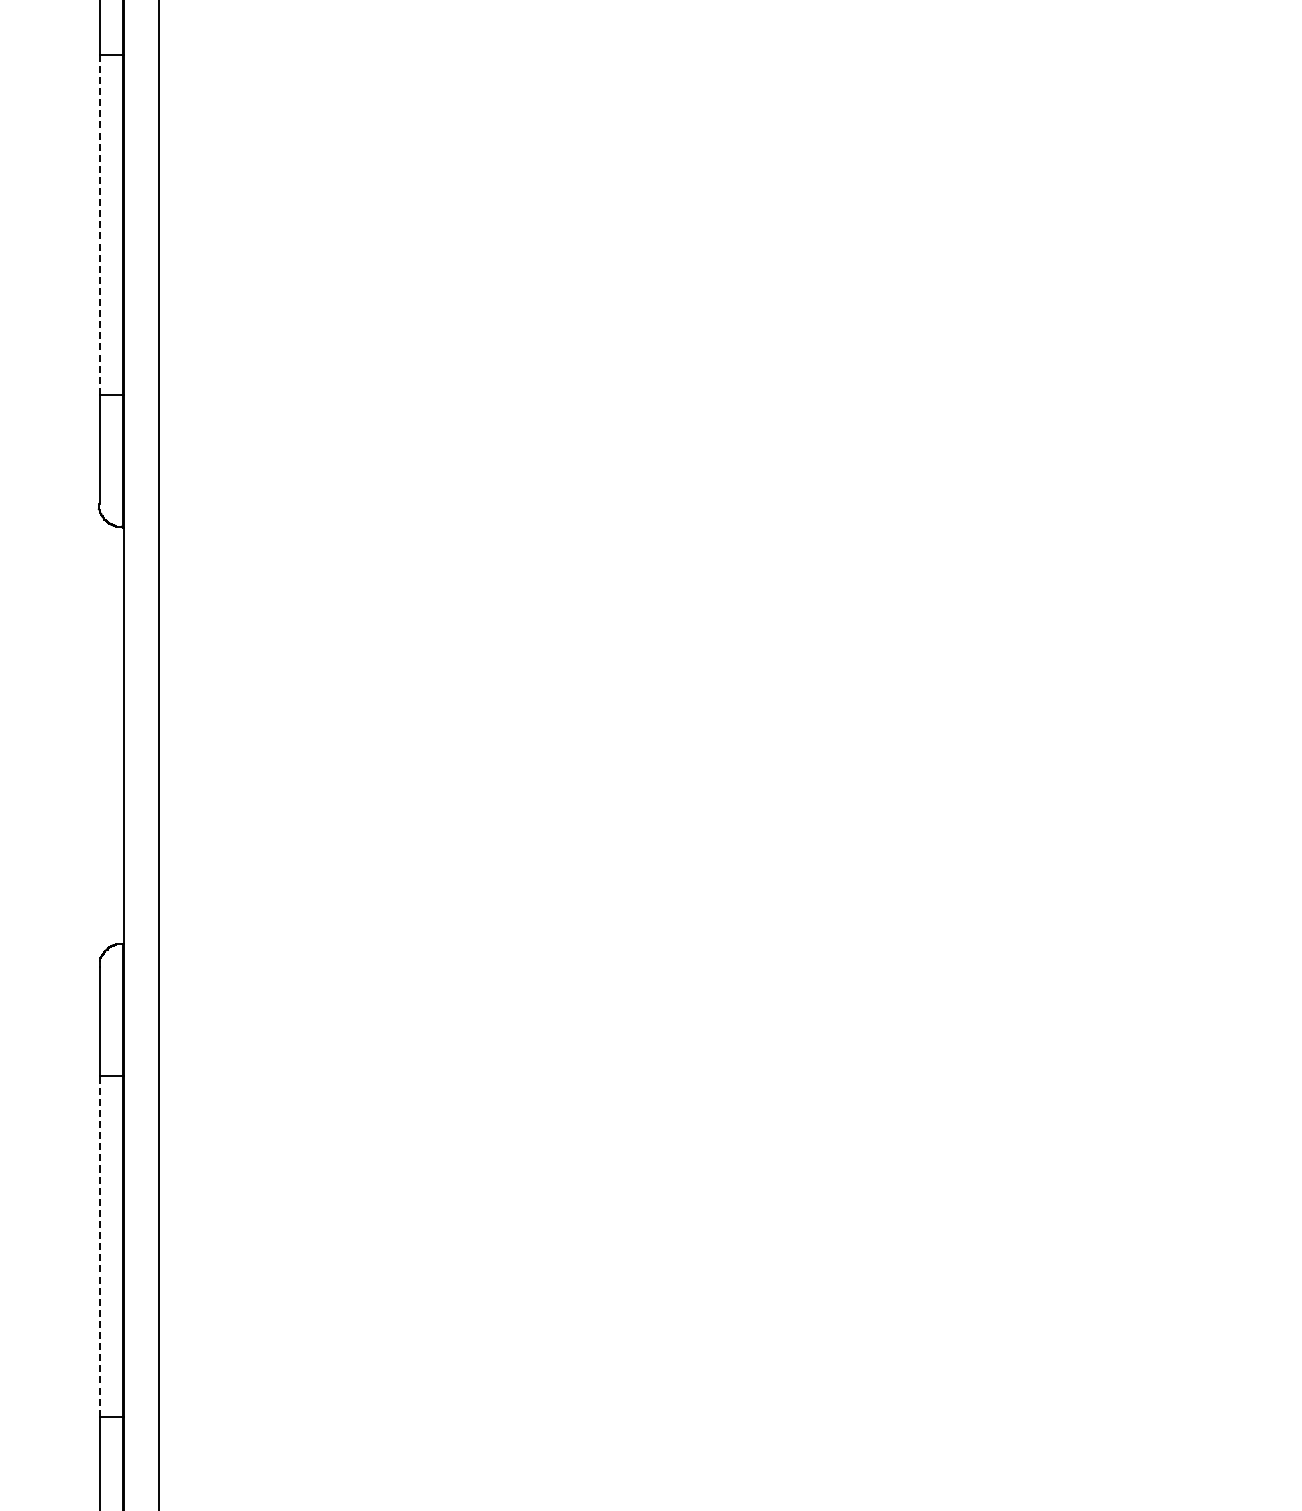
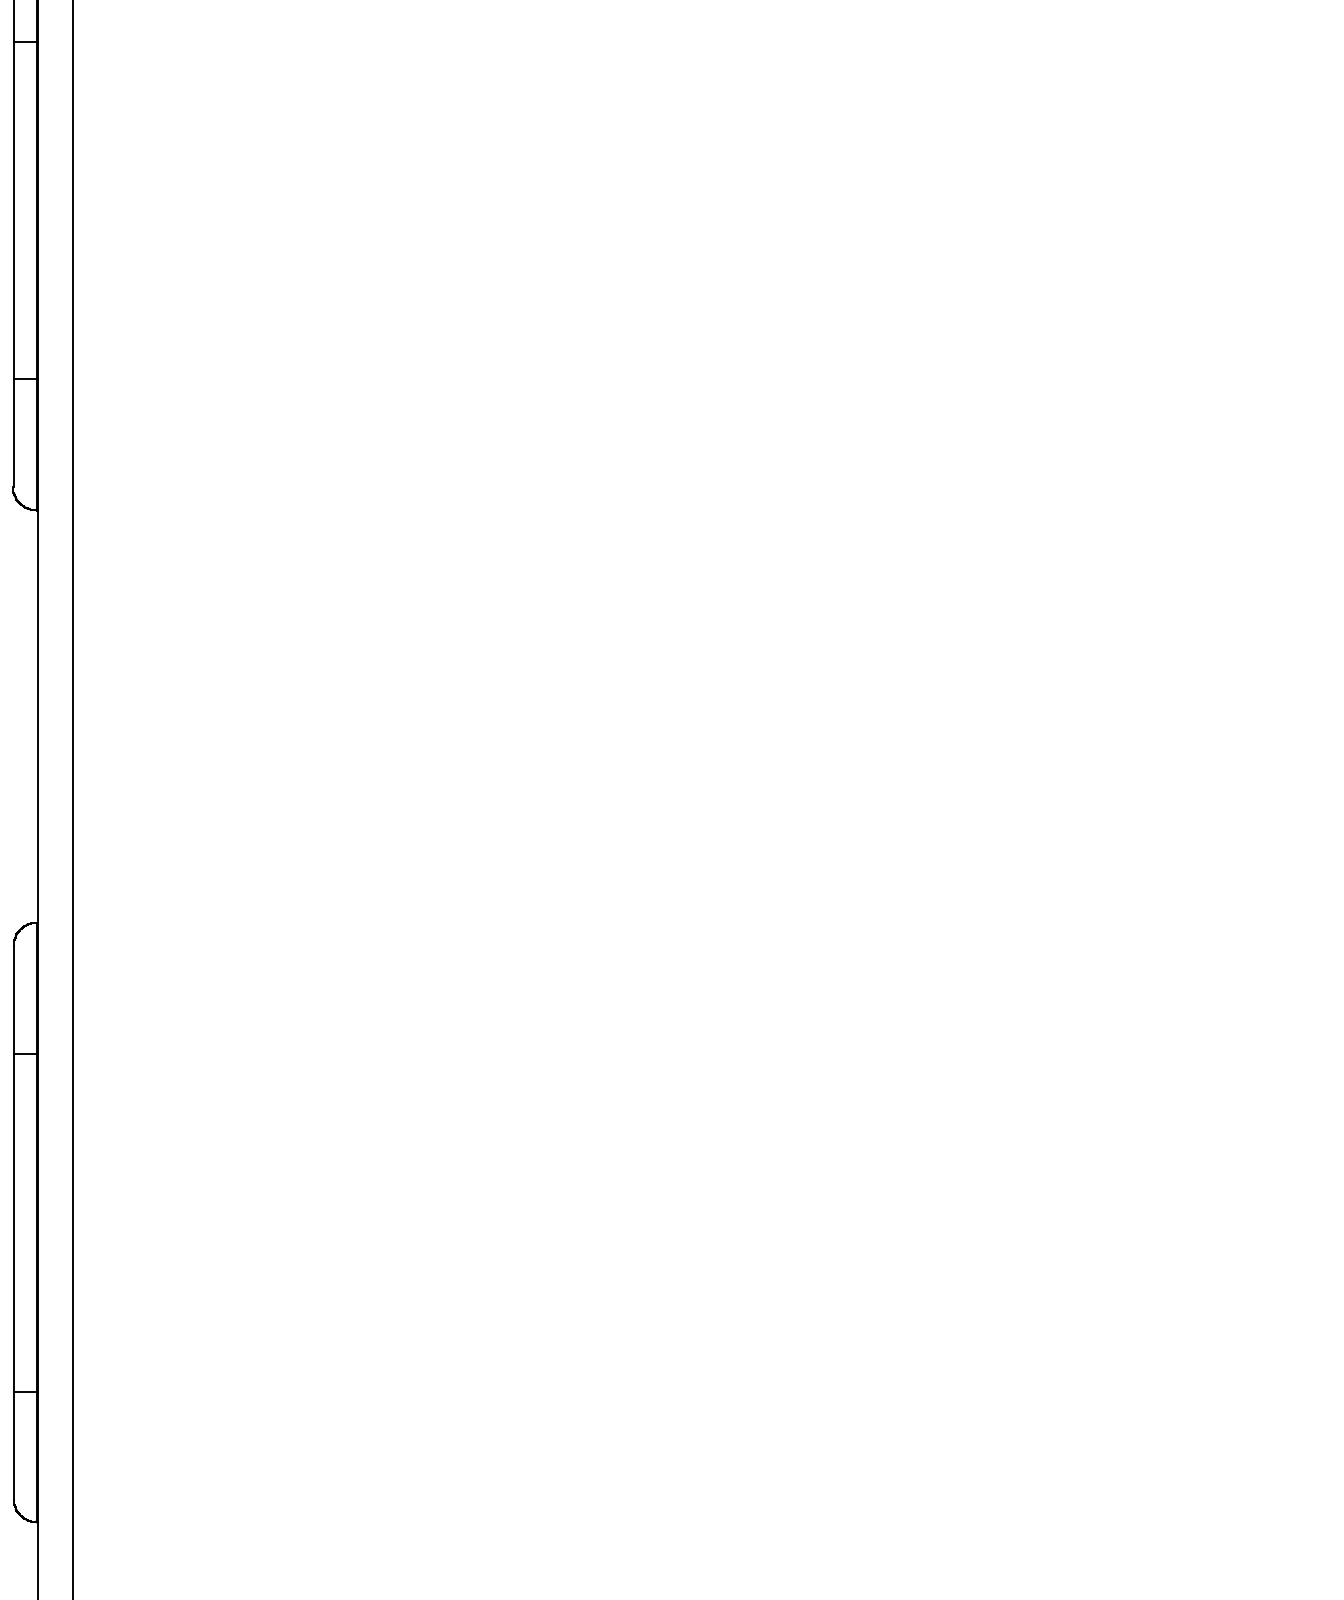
line: (100, 224) -> (14, 210), dashed -> solid
line: (100, 1245) -> (14, 1222), dashed -> solid

